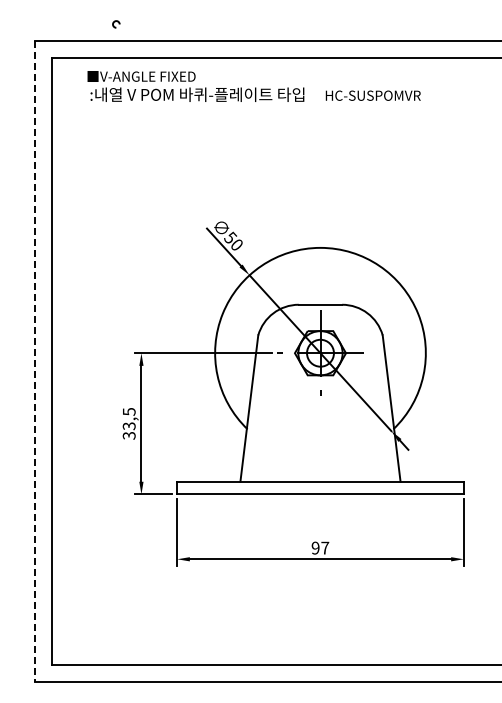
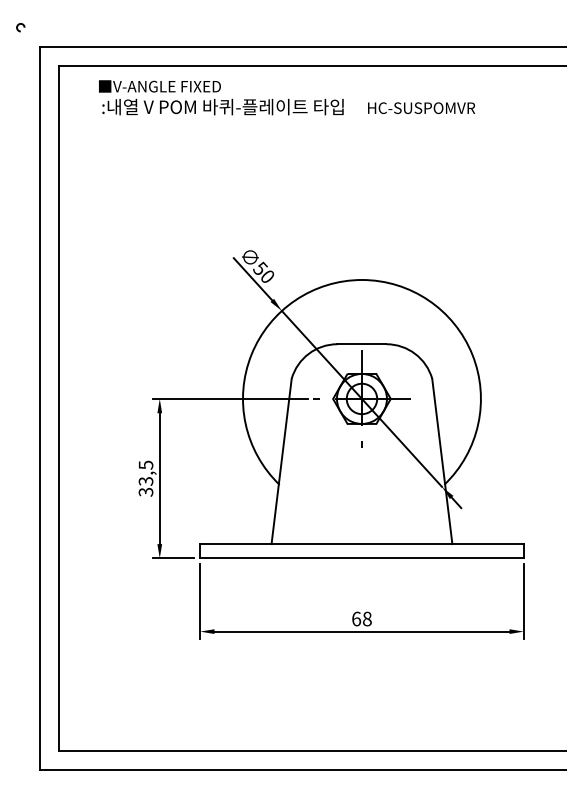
arc: (115, 22) -> (19, 25), moved
line: (35, 362) -> (40, 409), dashed -> solid
text: (320, 547) -> (361, 618), 97 -> 68

